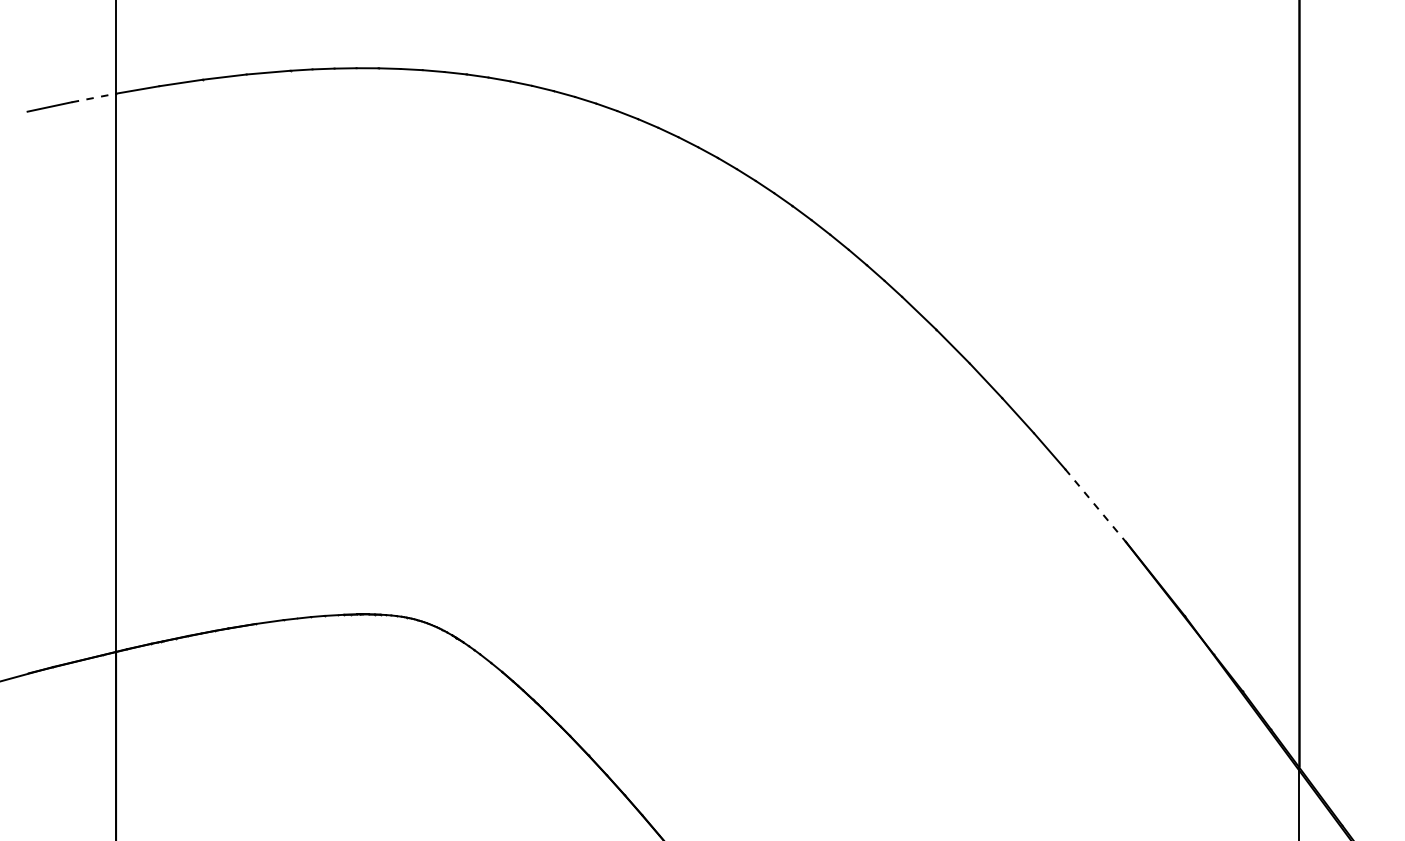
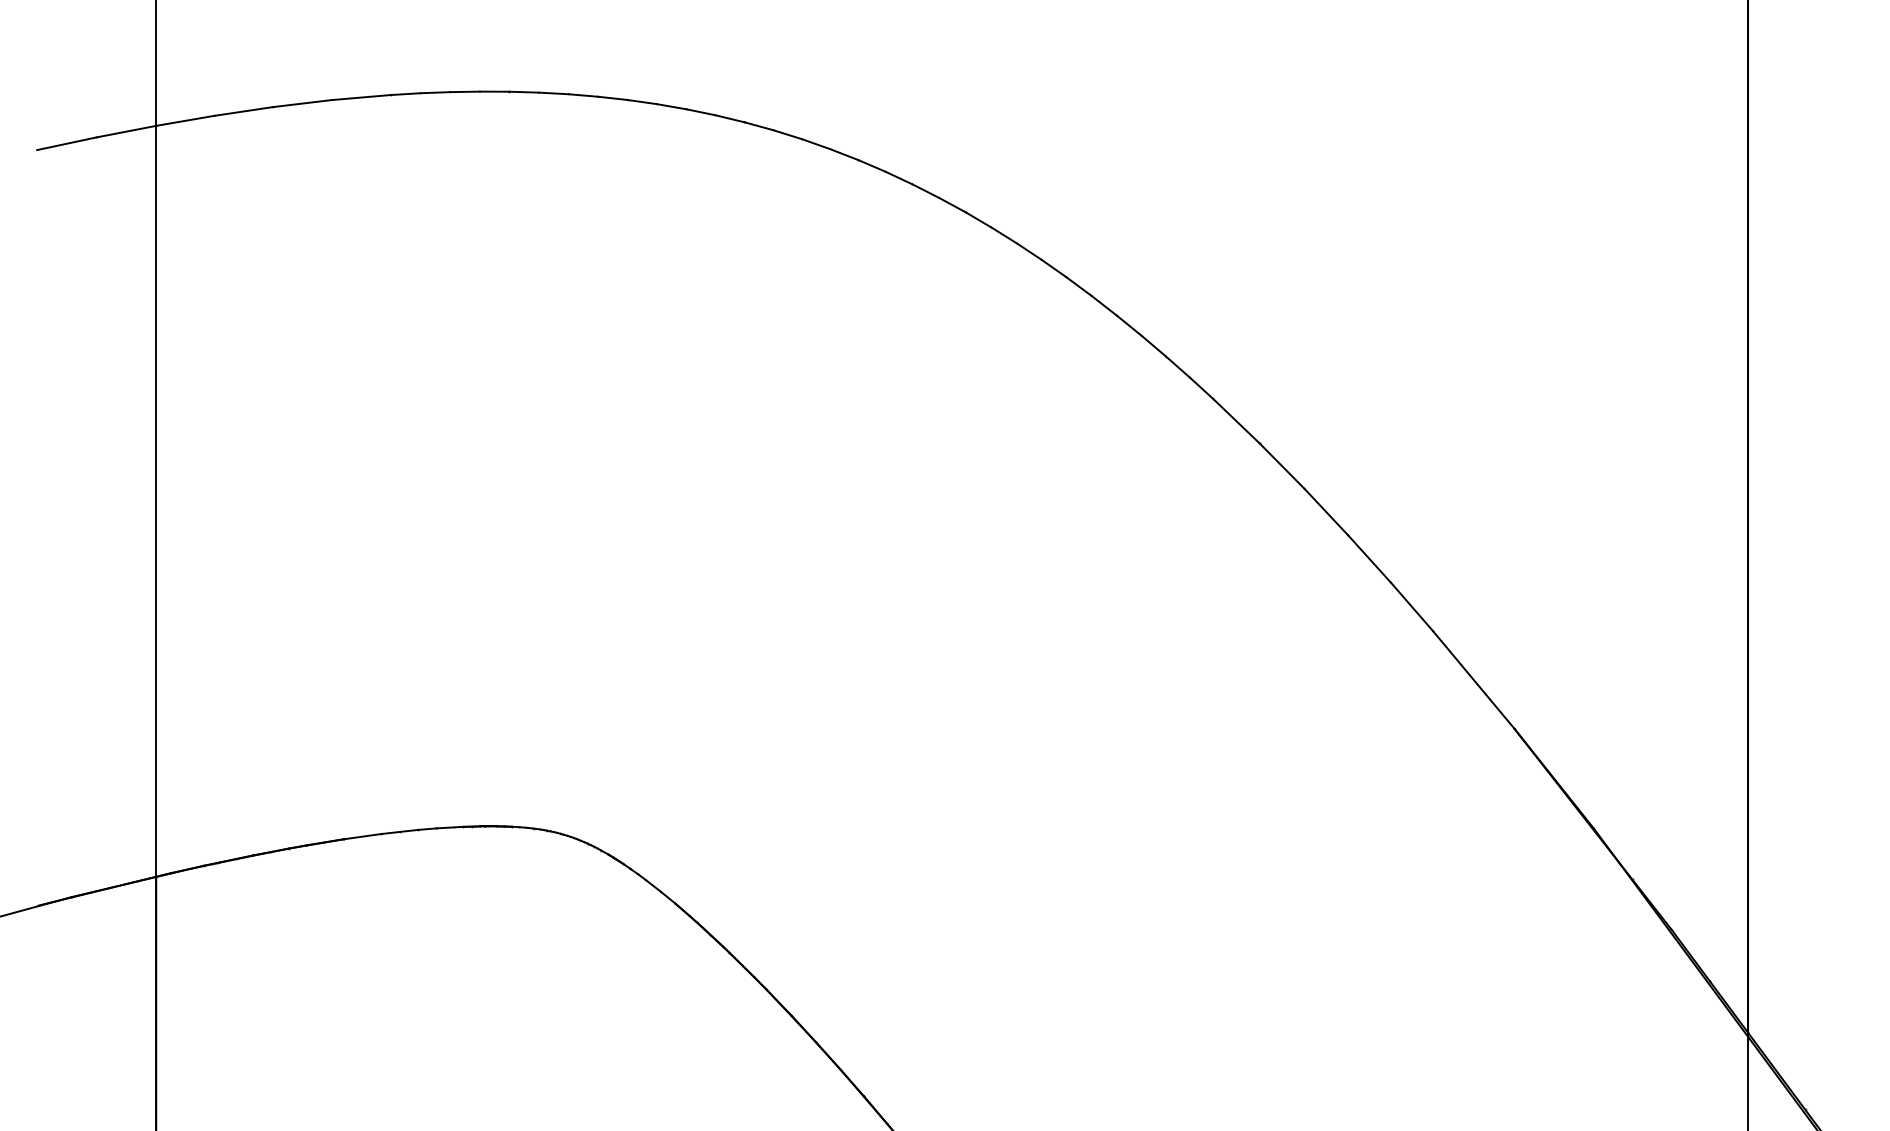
line: (93, 97) -> (125, 131), dashed -> solid
line: (1095, 505) -> (1473, 679), dashed -> solid

